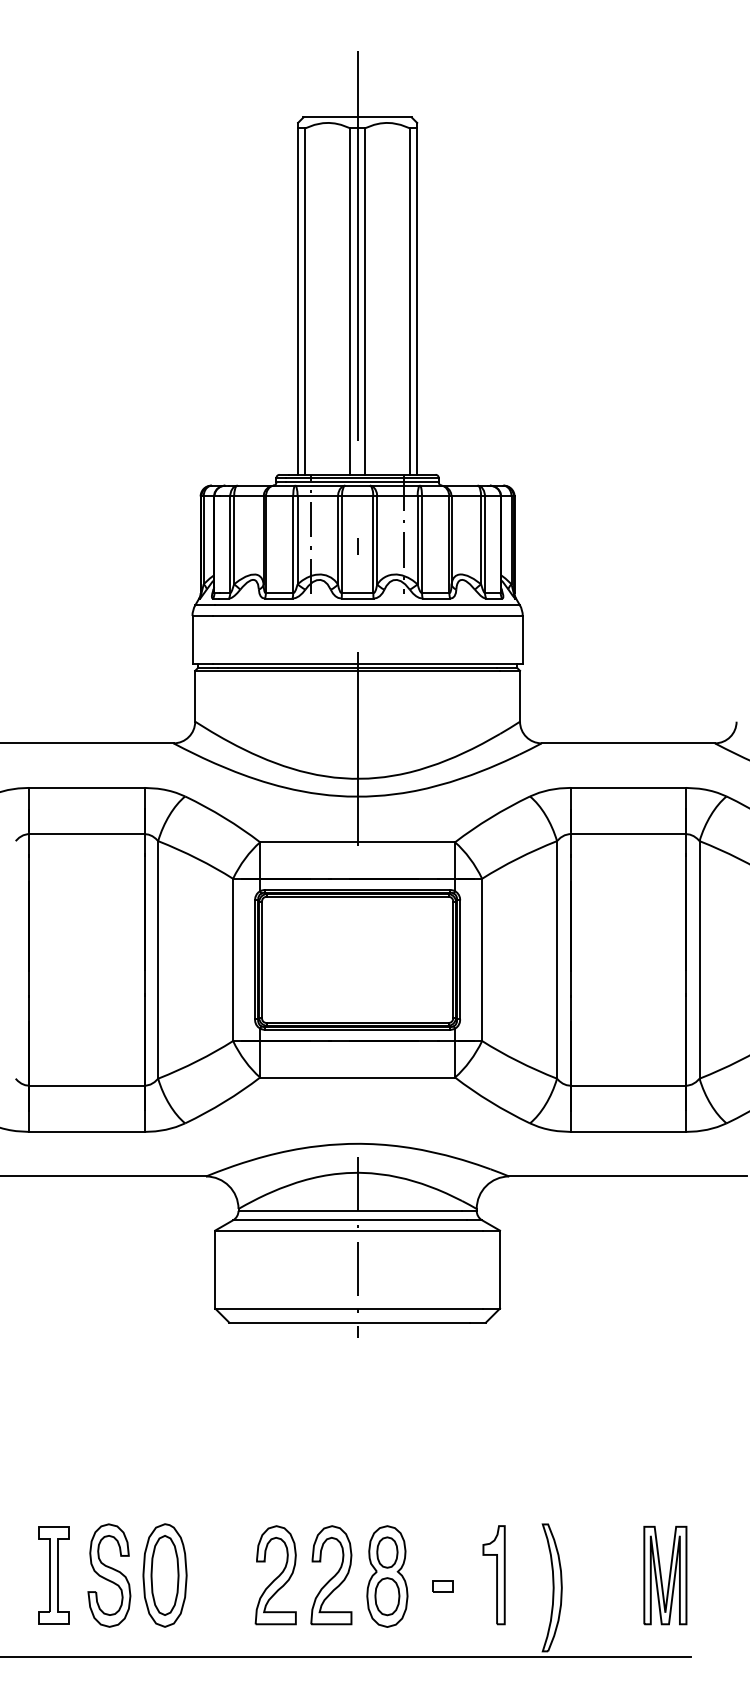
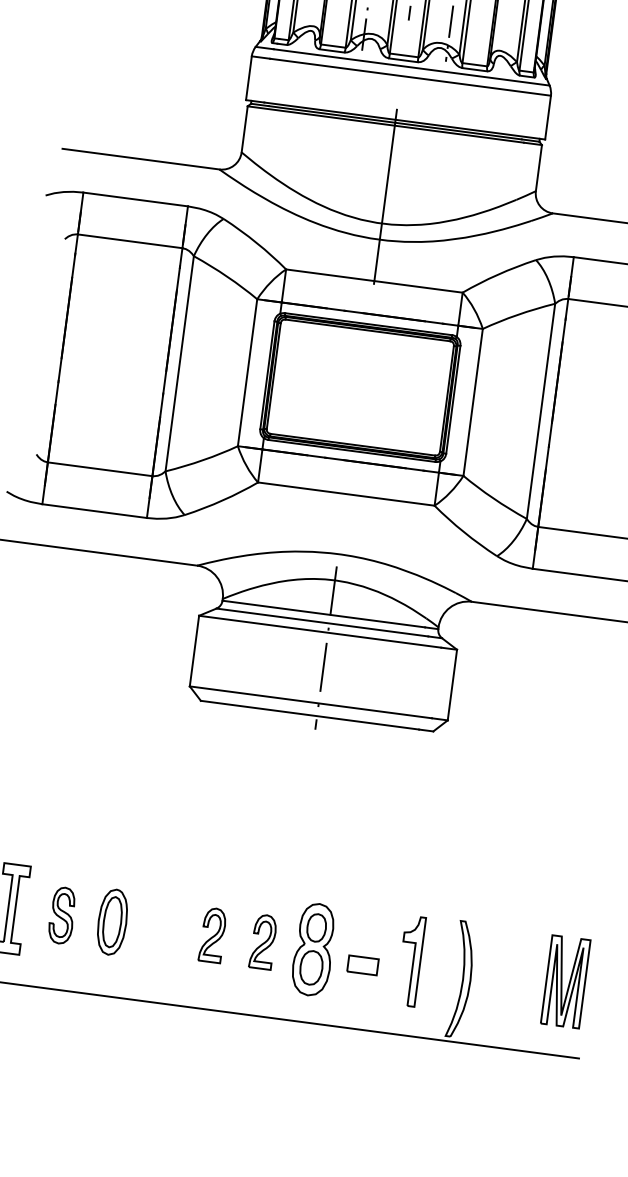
part: (109, 1575) -> (62, 915), size x0.6
part: (164, 1575) -> (112, 922), size x0.7
part: (275, 1575) -> (212, 935), size x0.6
part: (331, 1575) -> (263, 942), size x0.6
part: (442, 1586) -> (362, 965), size x1.6

